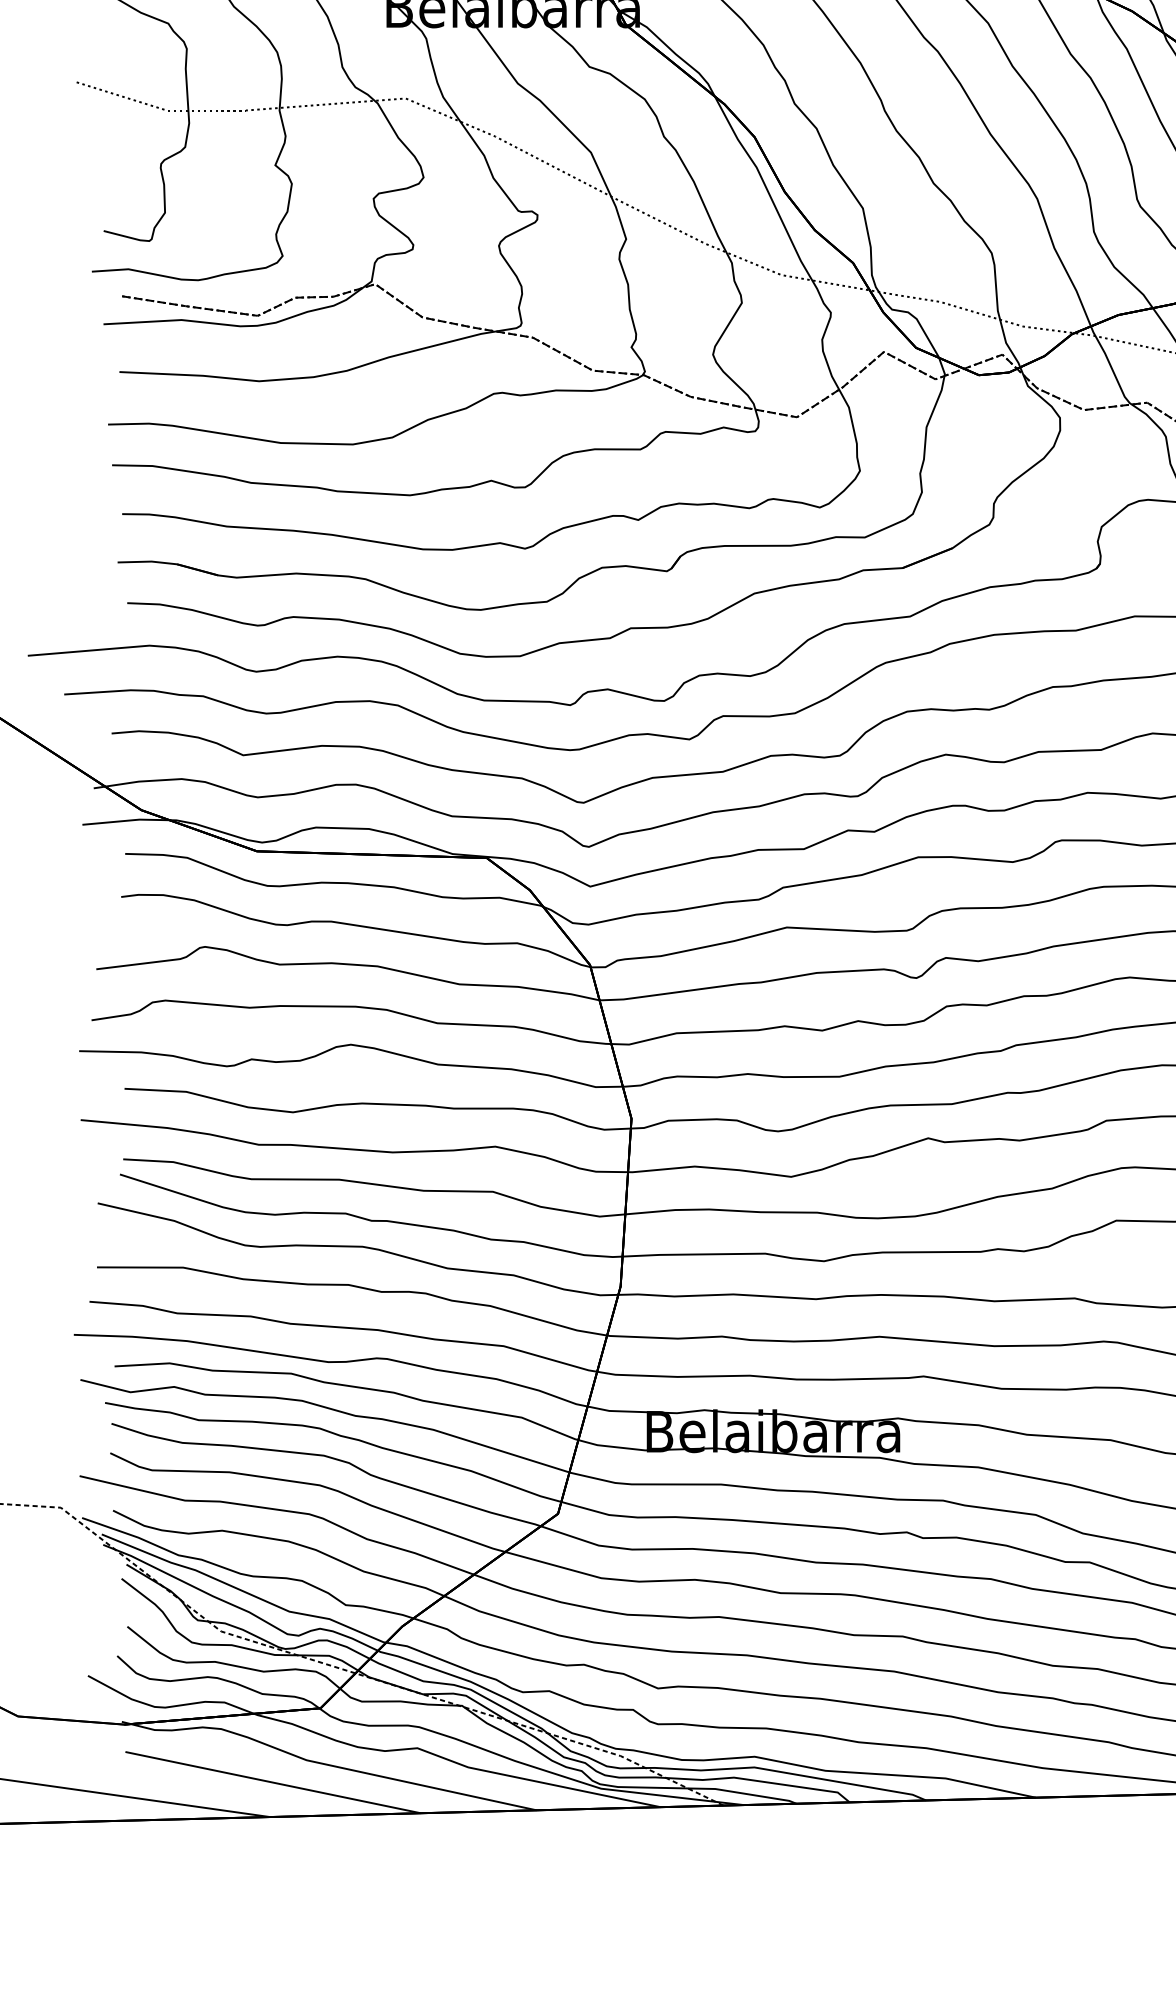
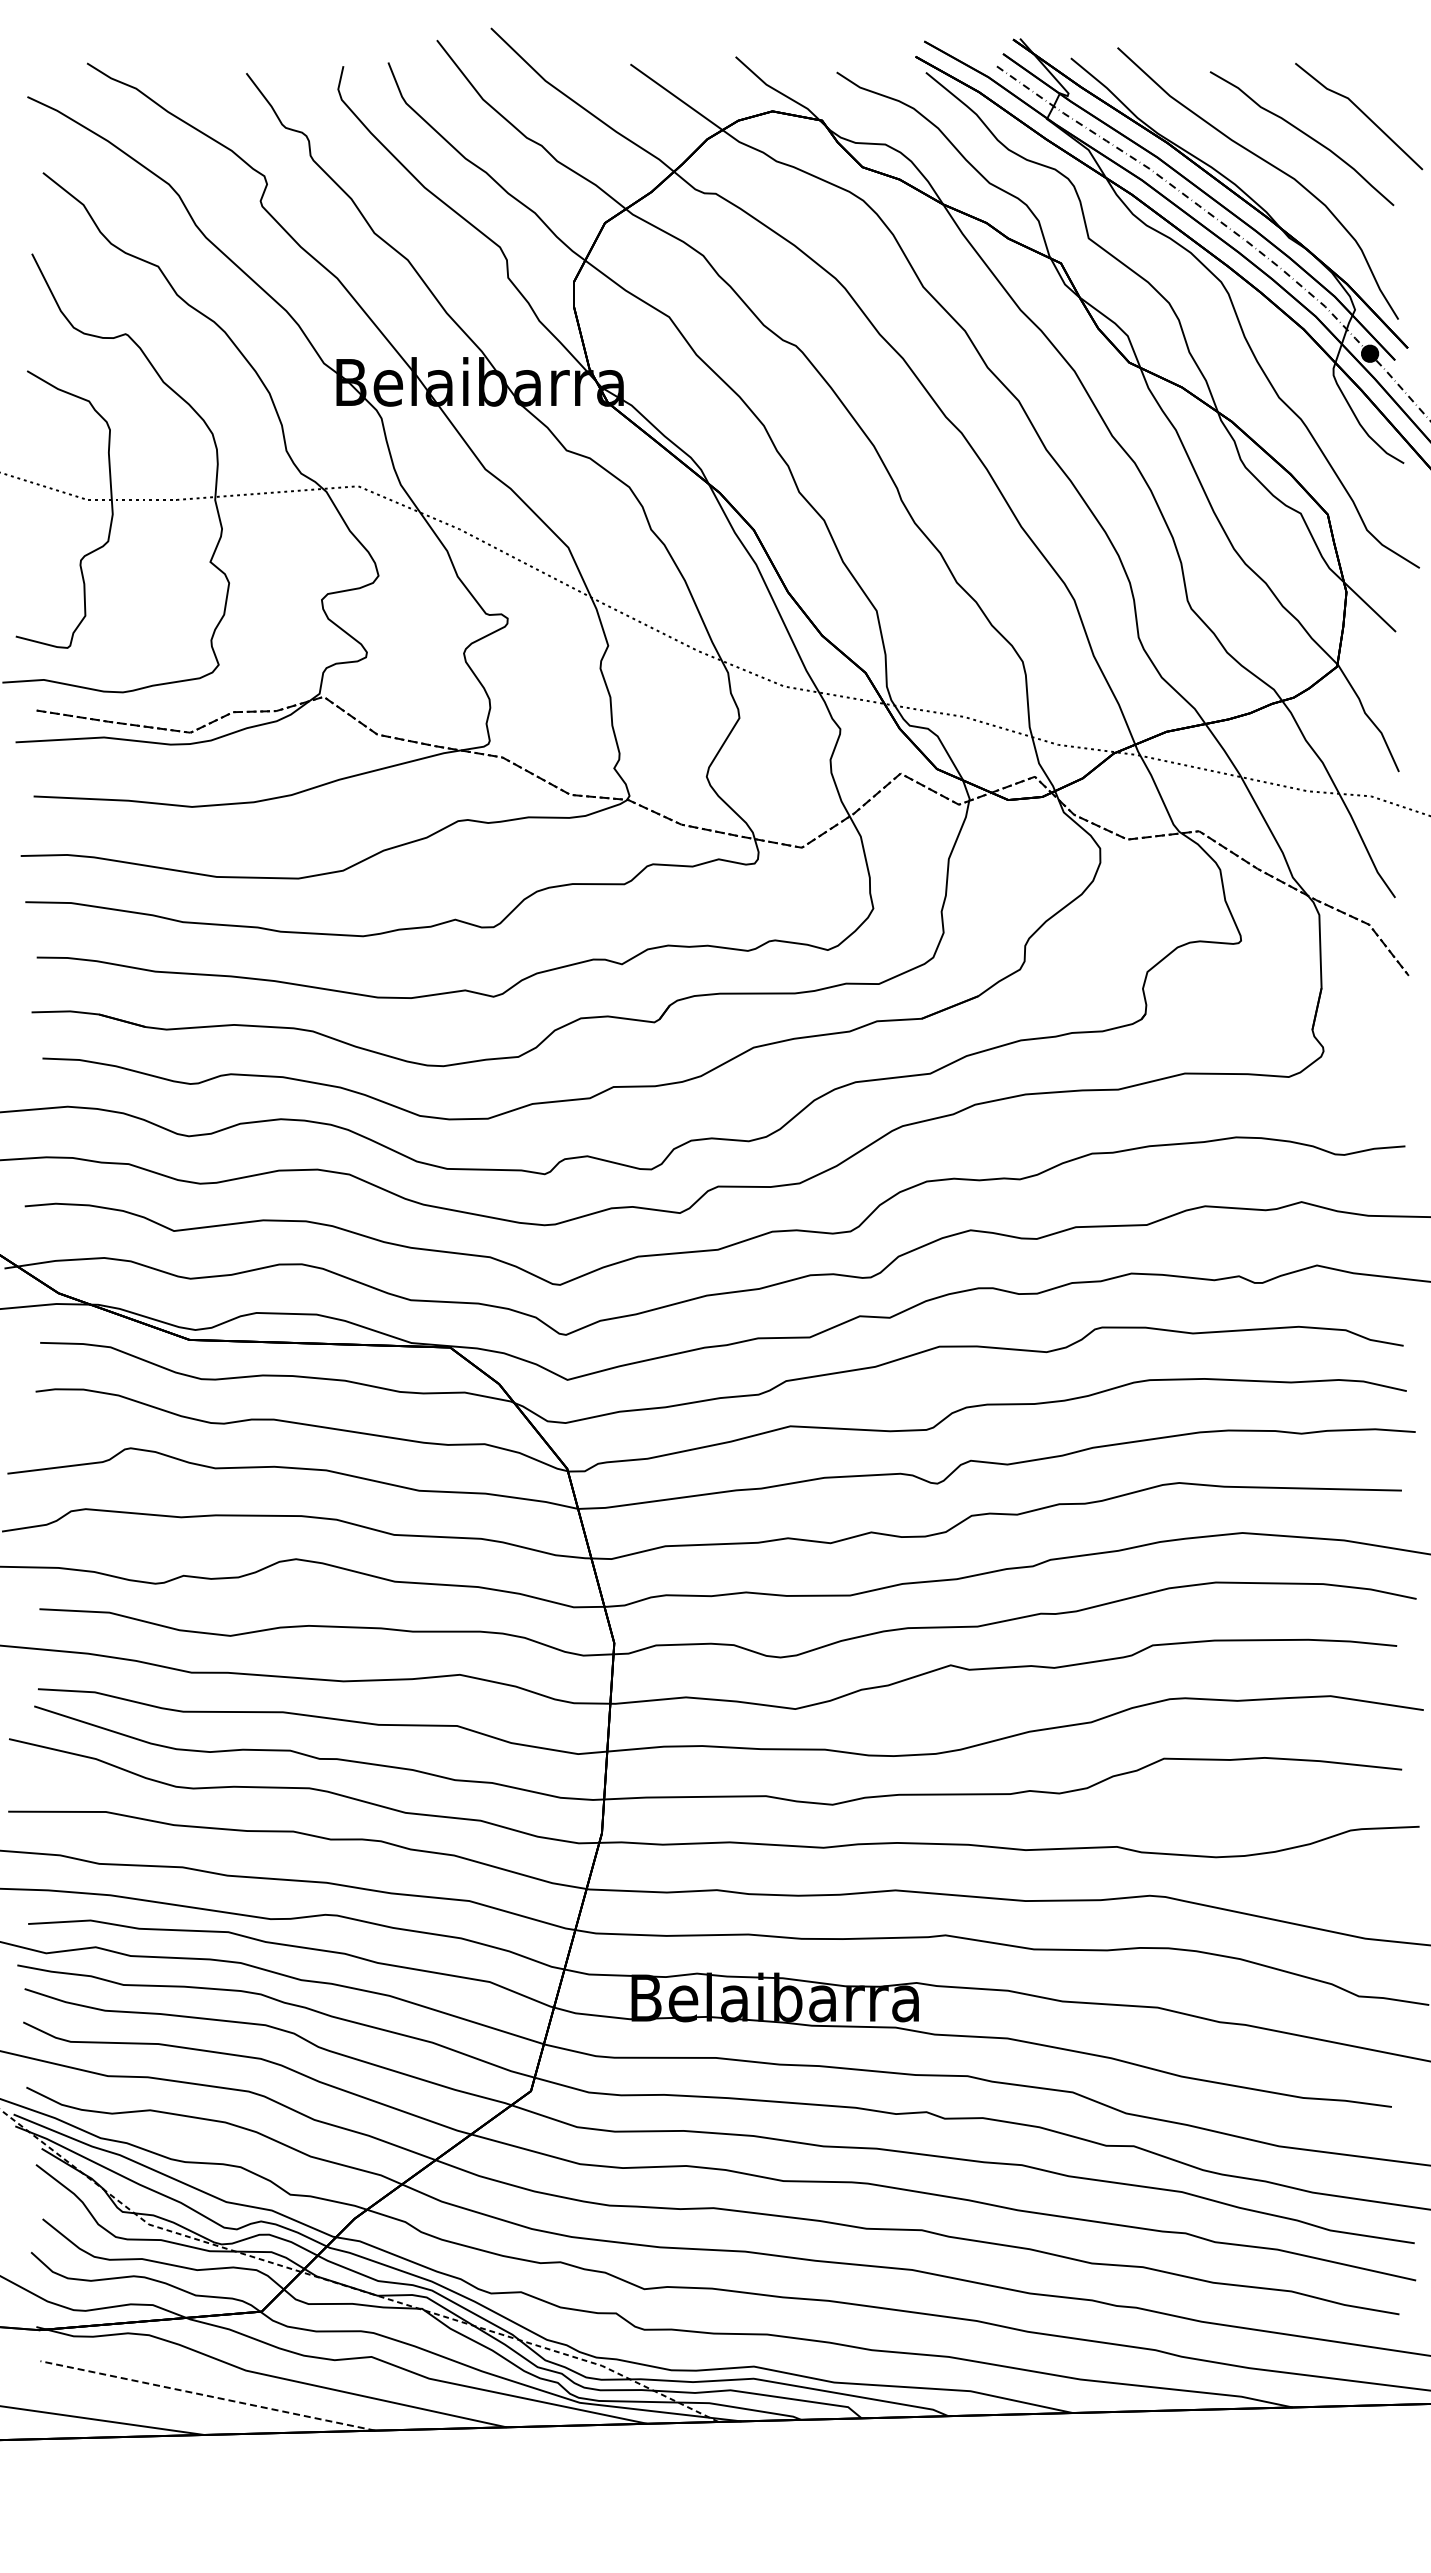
line: (272, 1782) -> (207, 2395), solid -> dashed

